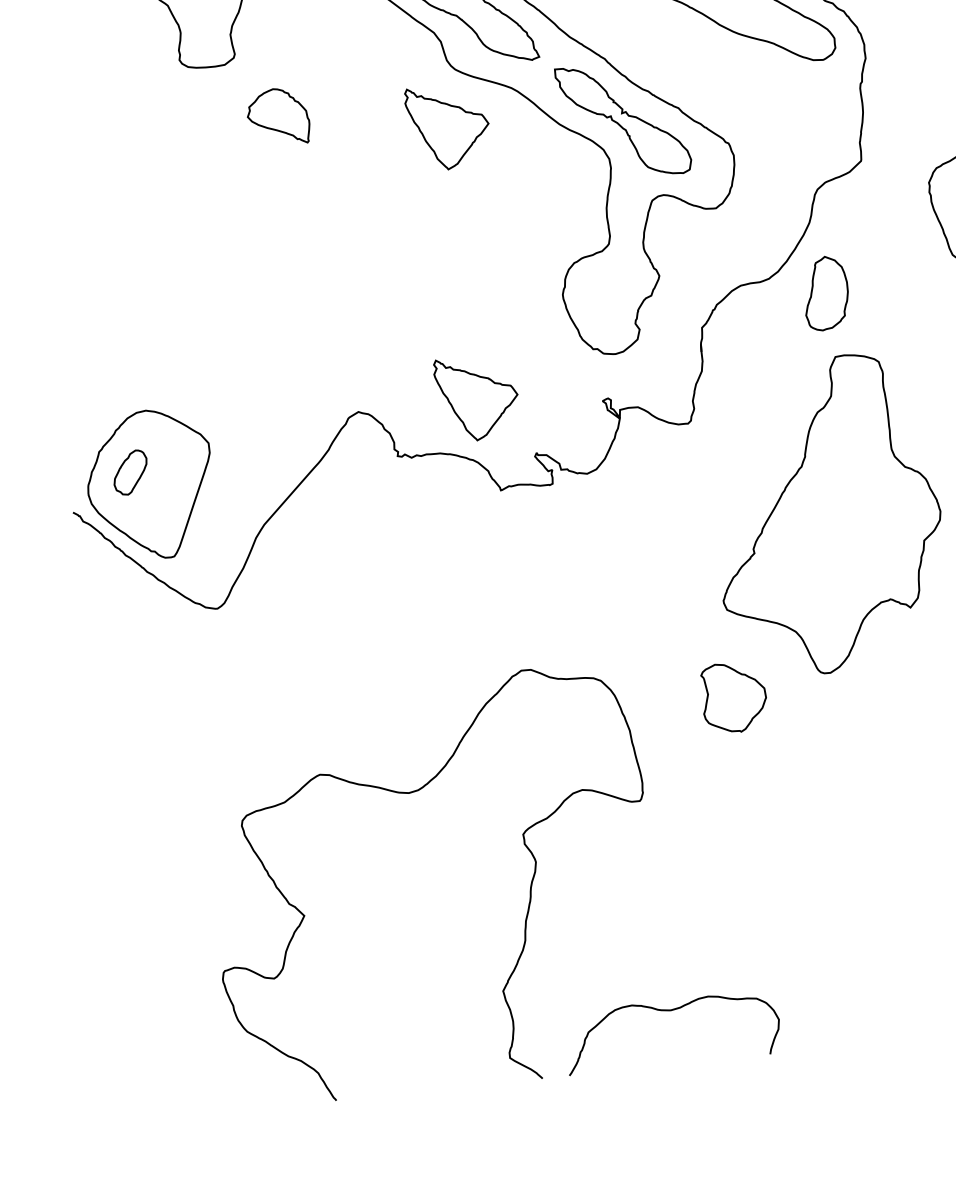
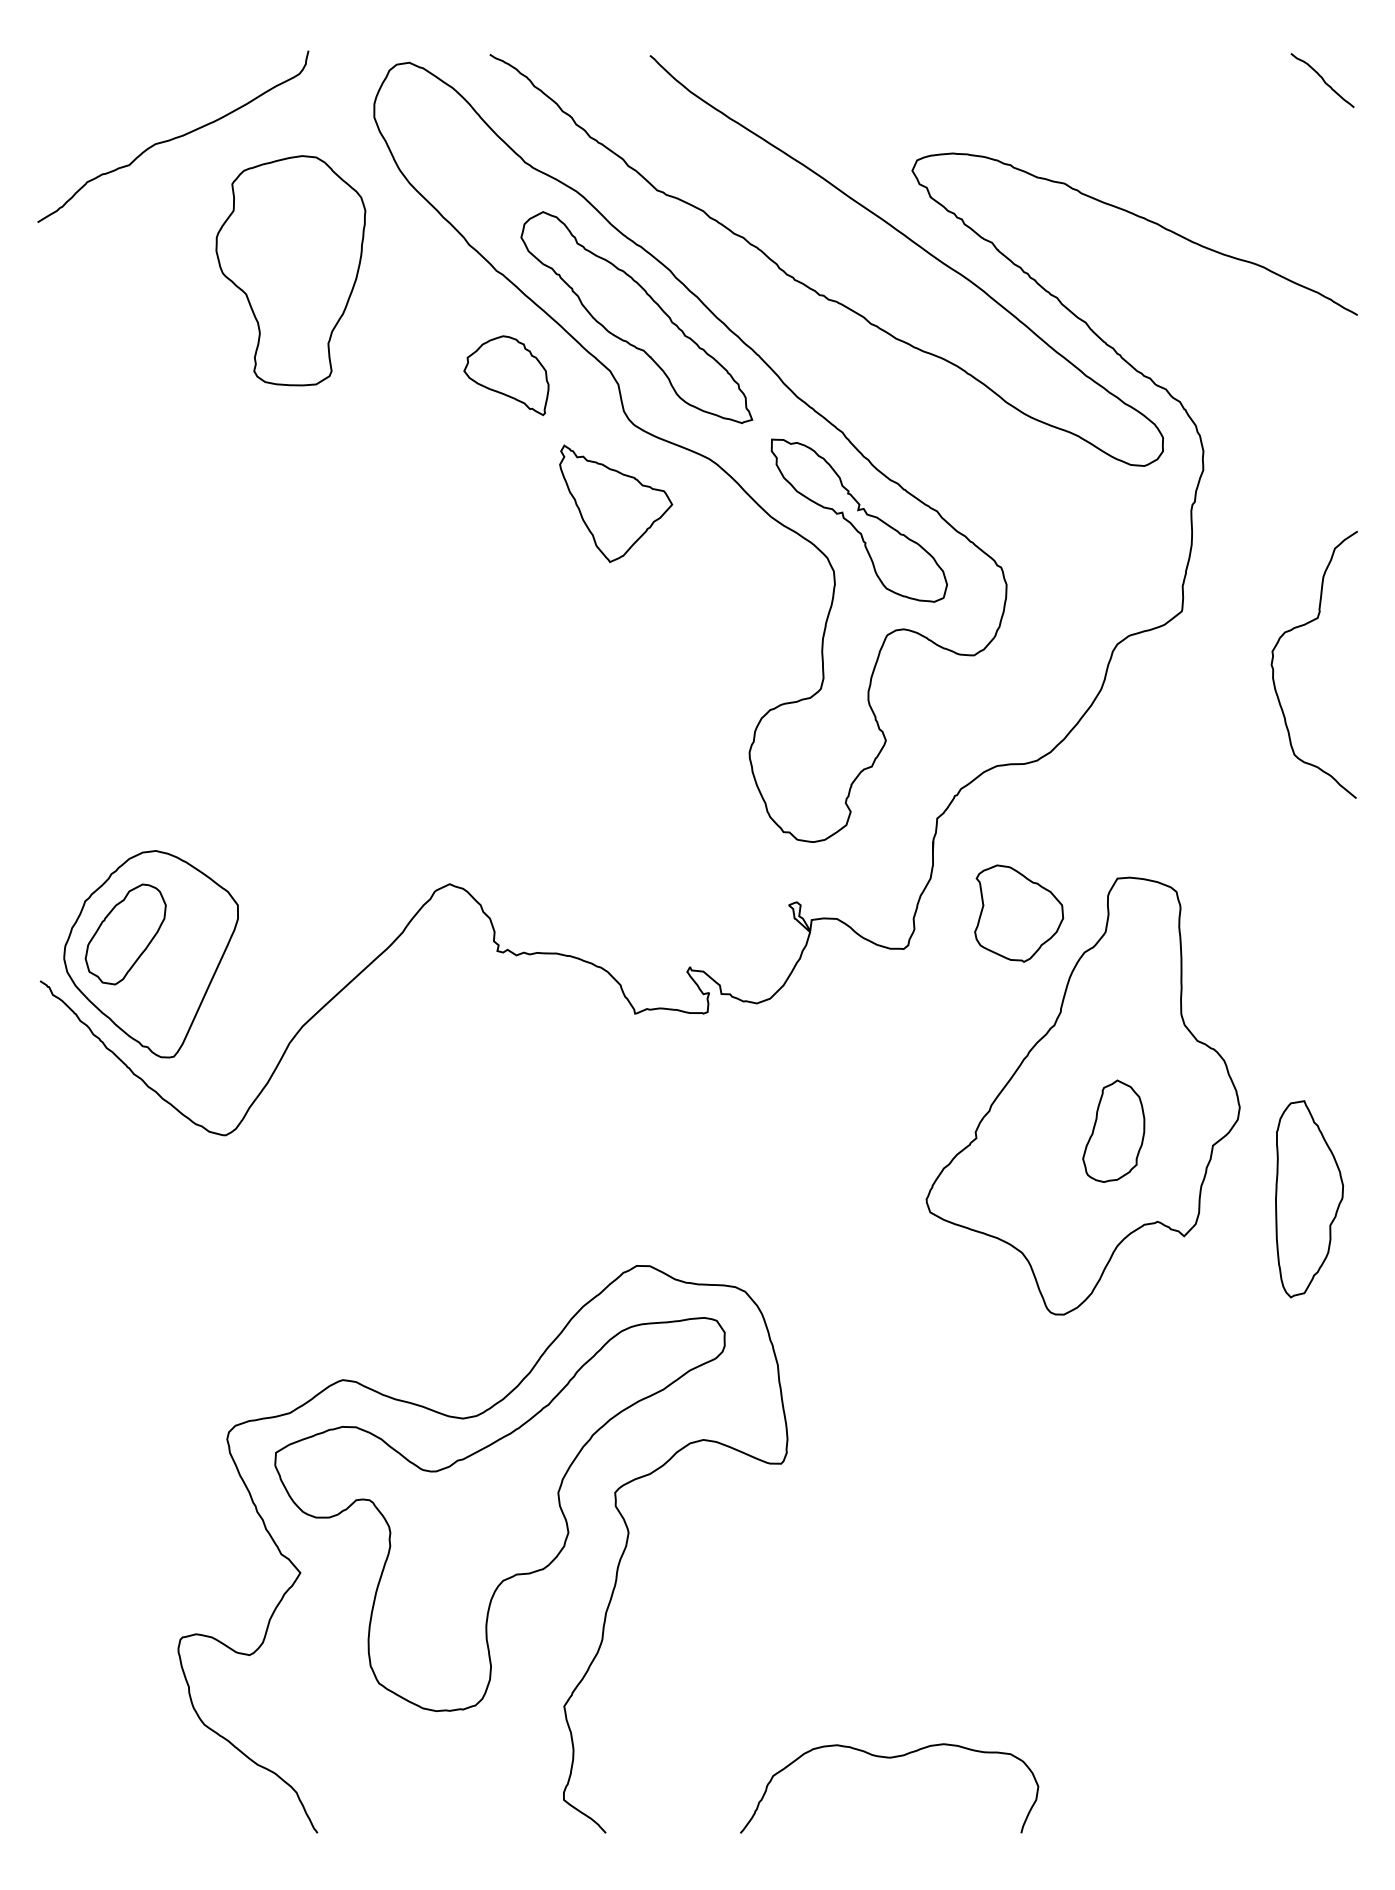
part: (278, 117) -> (506, 375), moved
part: (825, 292) -> (1113, 1130), moved
part: (477, 398) -> (616, 882), removed
part: (130, 472) -> (125, 934), size x1.67
part: (734, 697) -> (1019, 913), moved
part: (442, 858) -> (499, 1514), added
curve: (670, 1010) -> (889, 1758), moved

